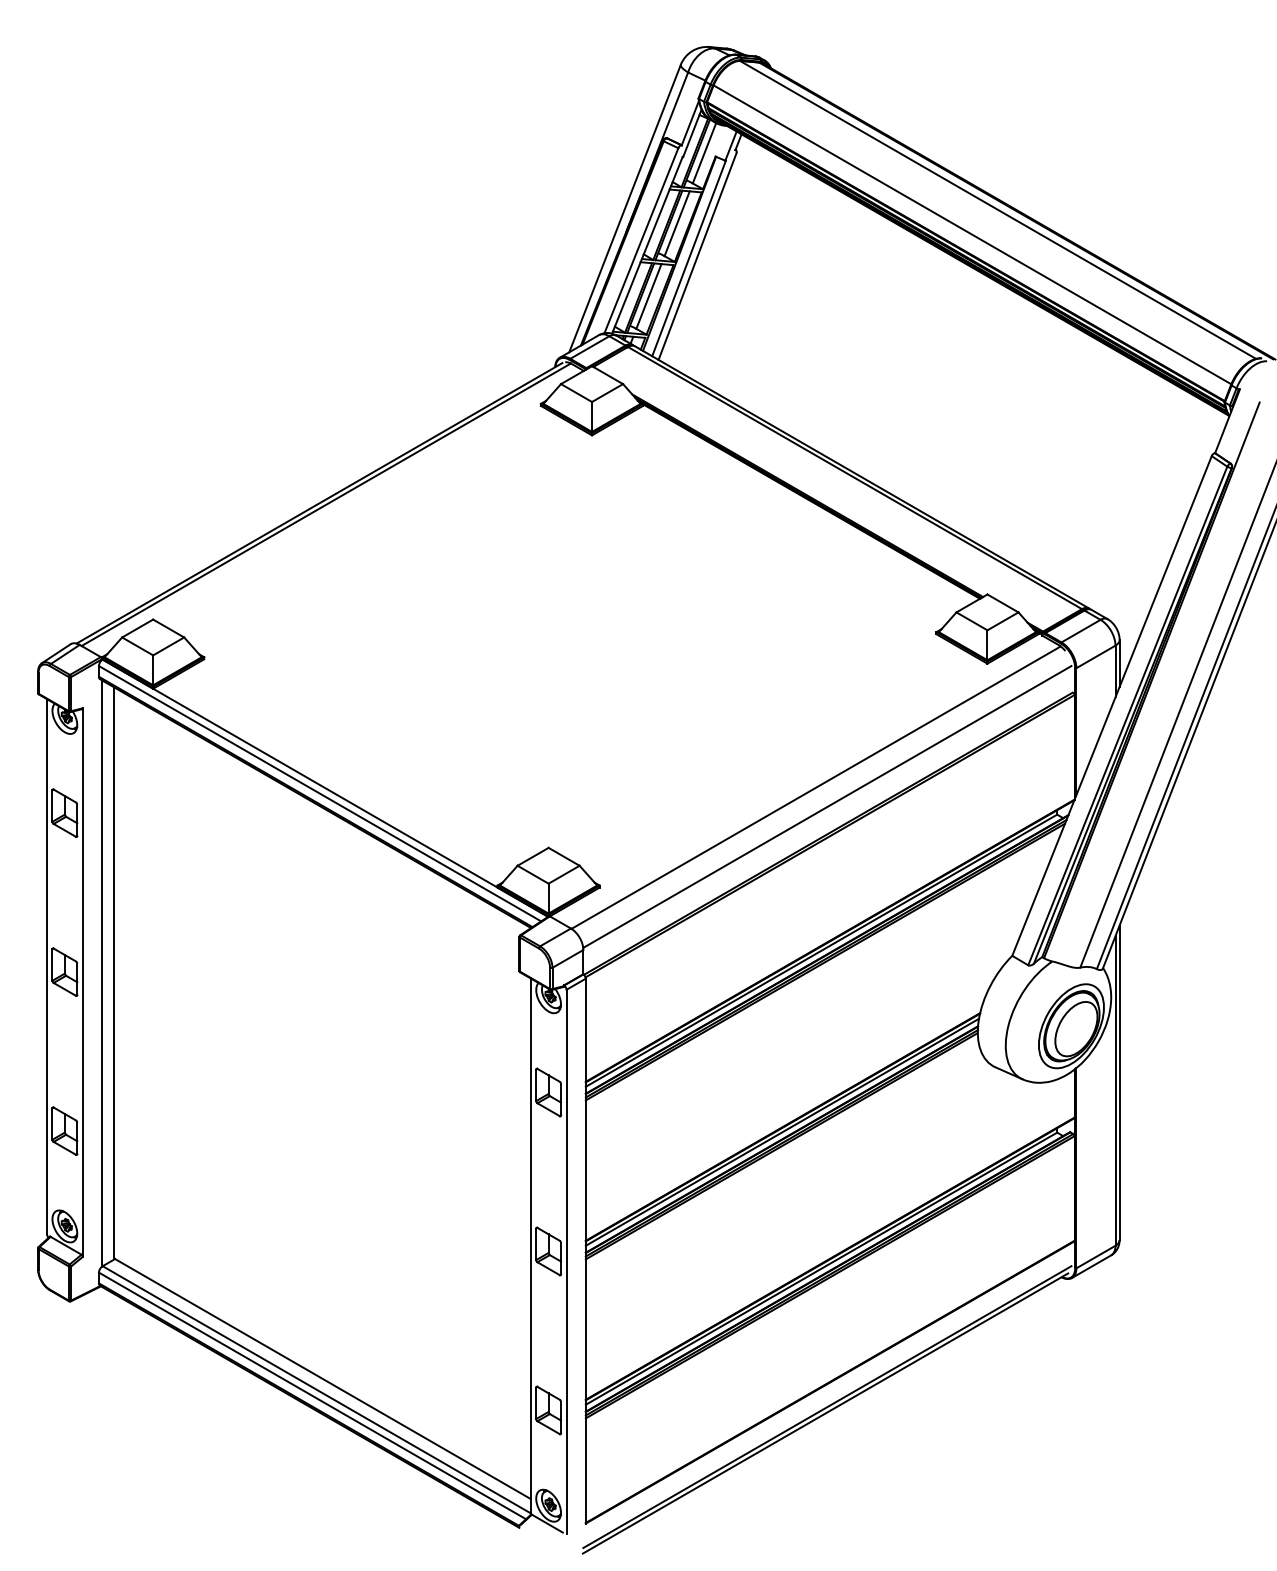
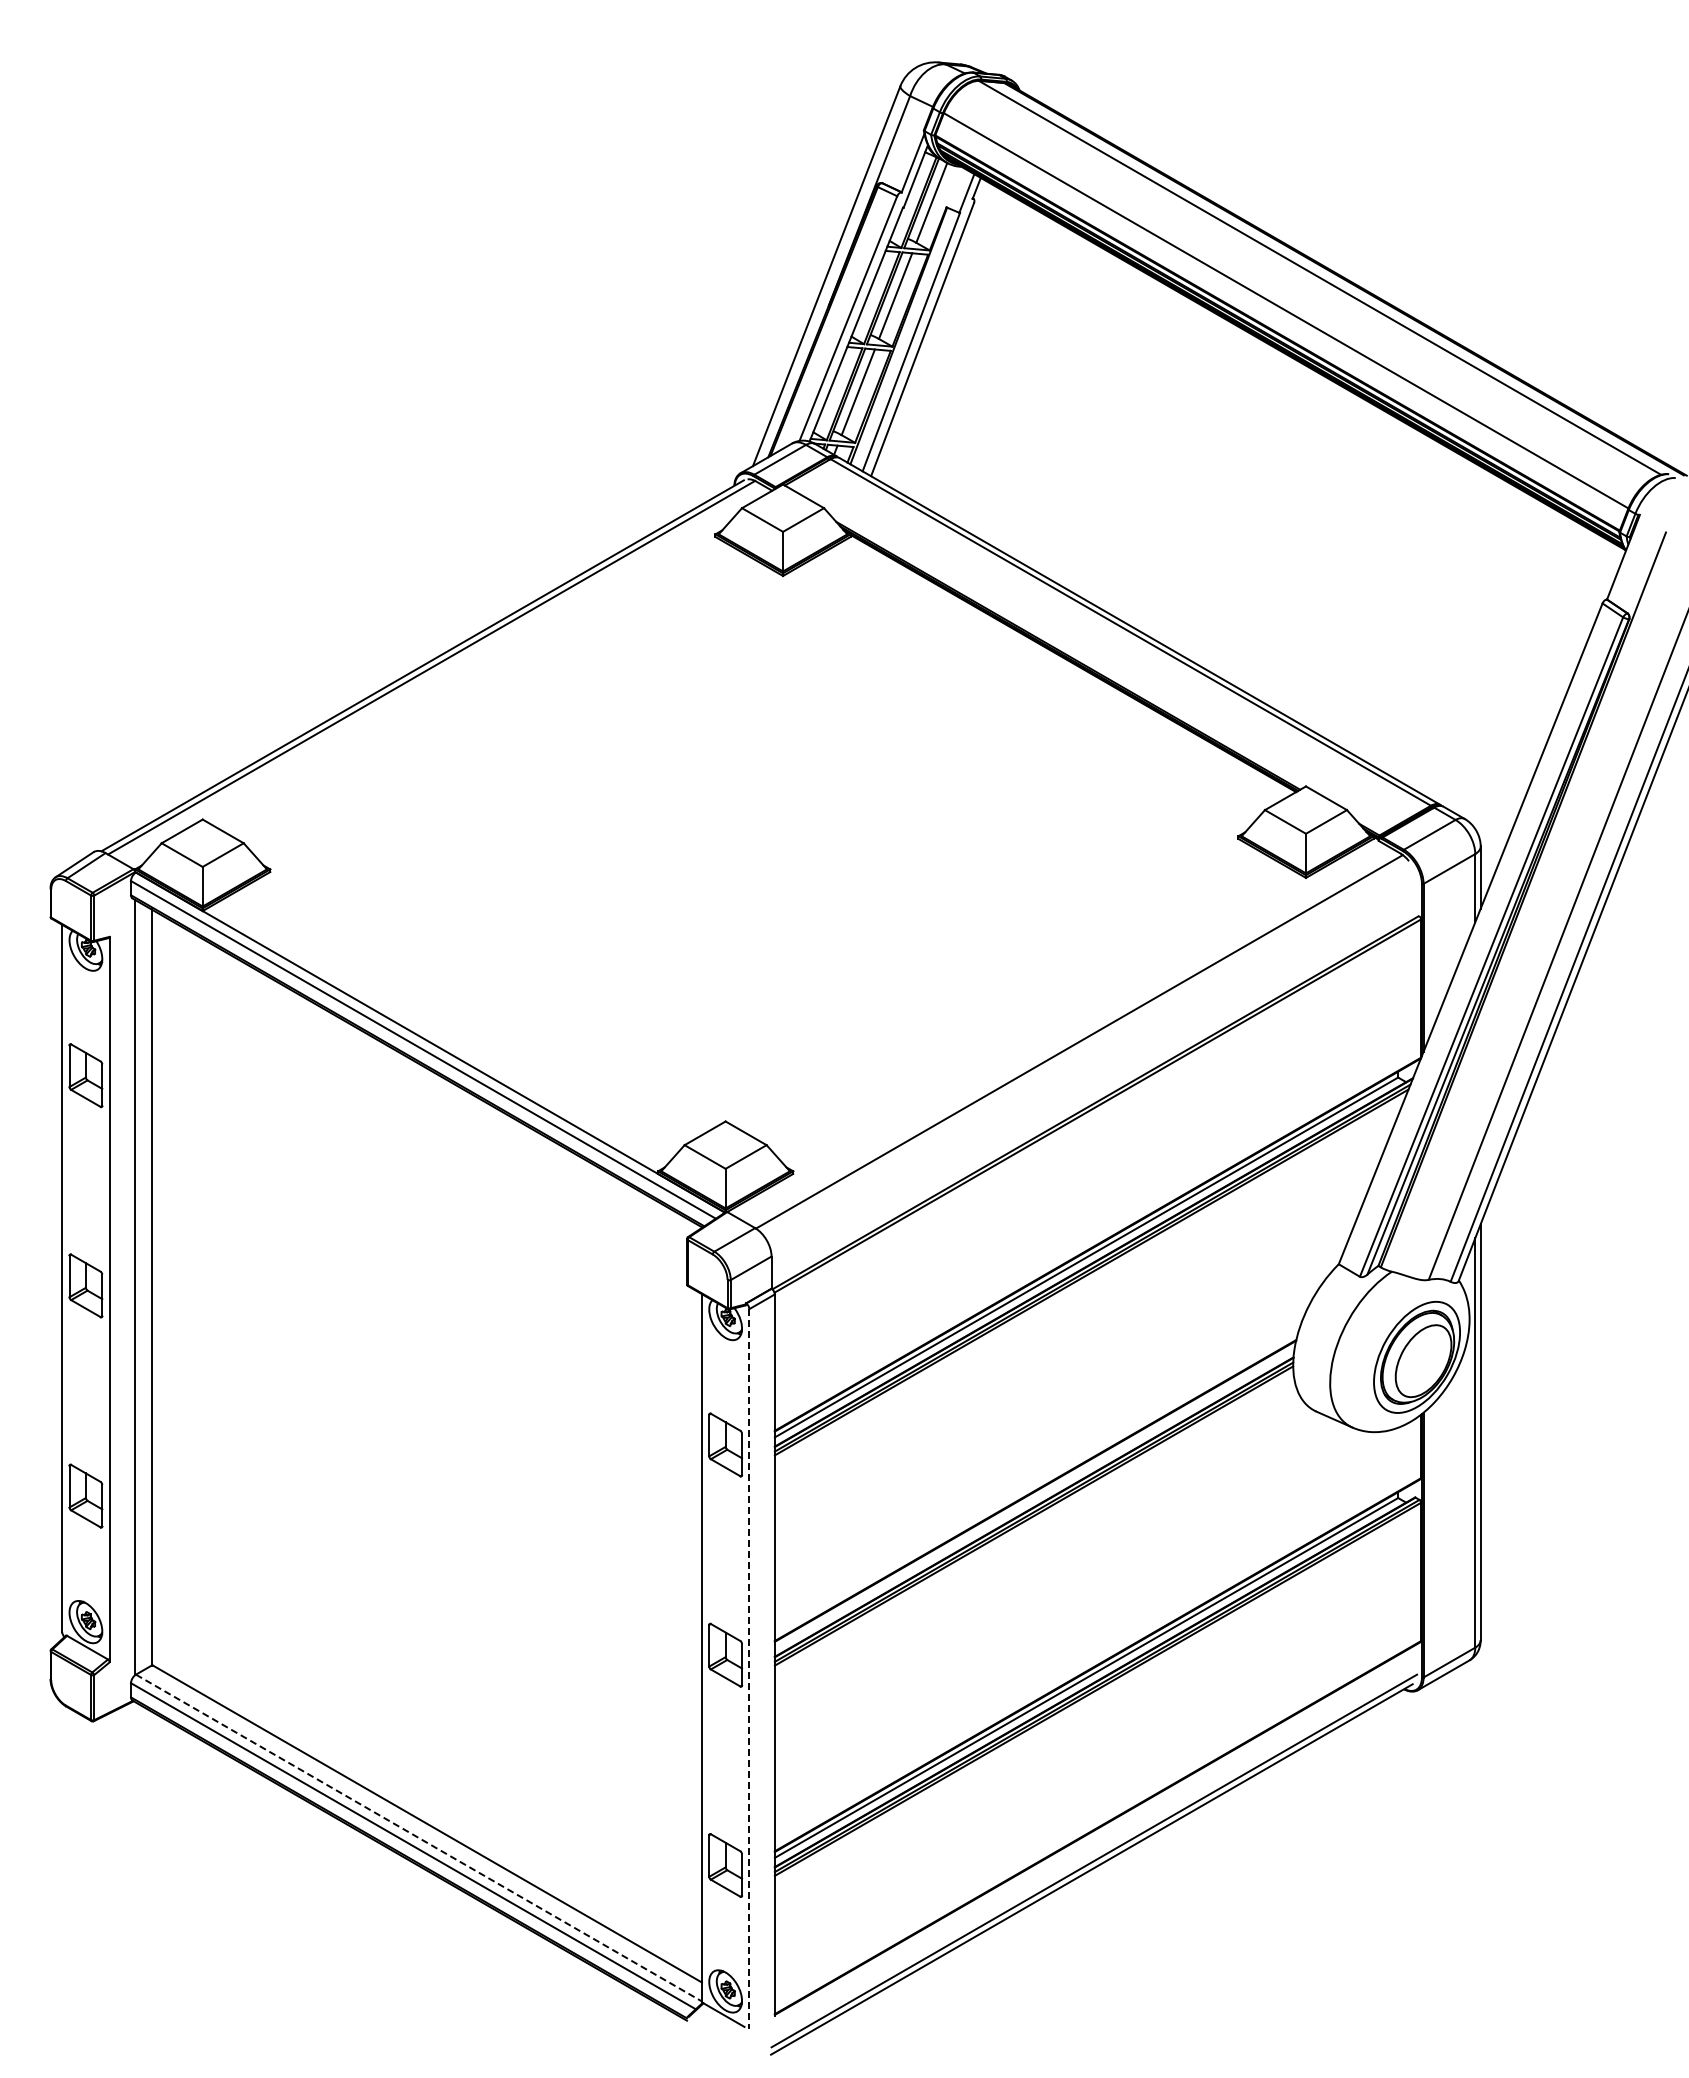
line: (827, 807) -> (1094, 1067), removed
line: (782, 1132) -> (1034, 1497), removed
line: (566, 1261) -> (749, 1668), solid -> dashed
line: (316, 1390) -> (418, 1838), solid -> dashed

